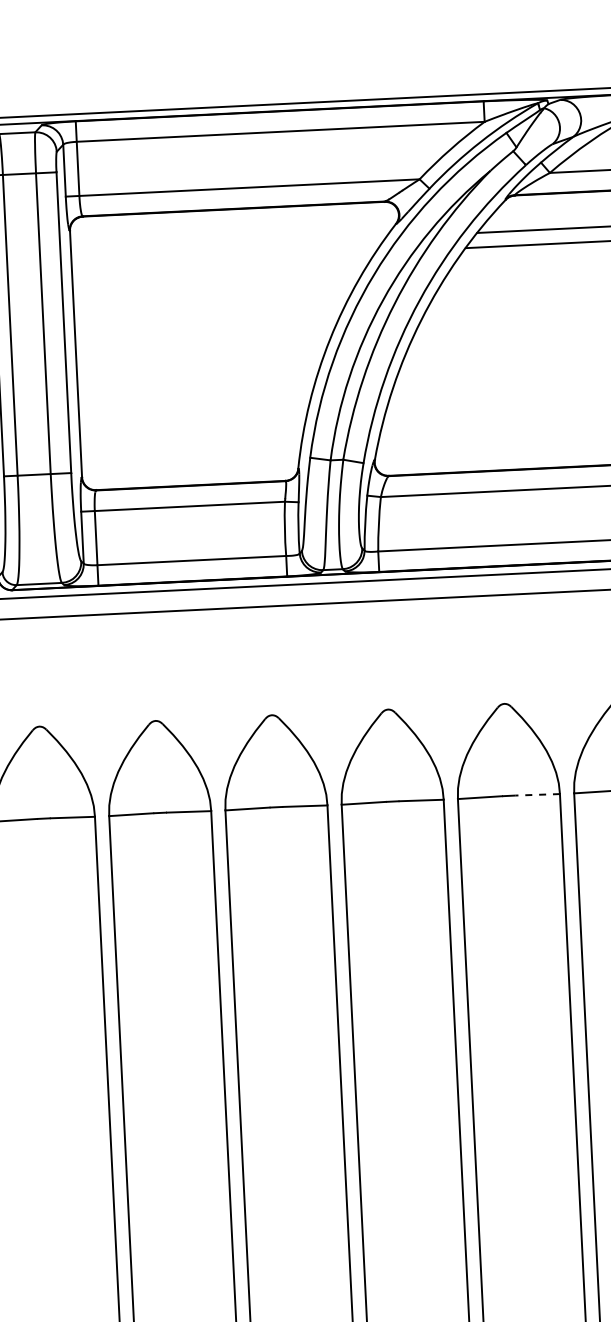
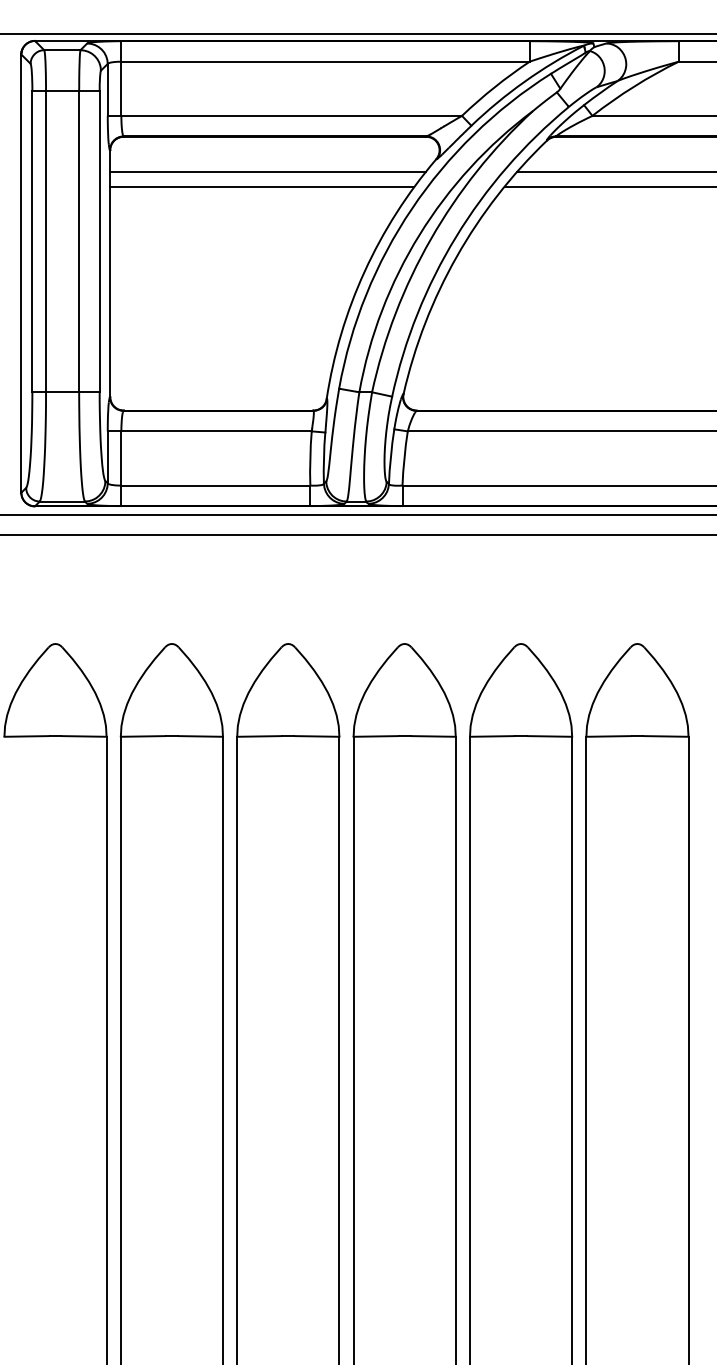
line: (228, 245) -> (267, 172), added
line: (223, 259) -> (262, 186), added
line: (537, 794) -> (549, 736), dashed -> solid

